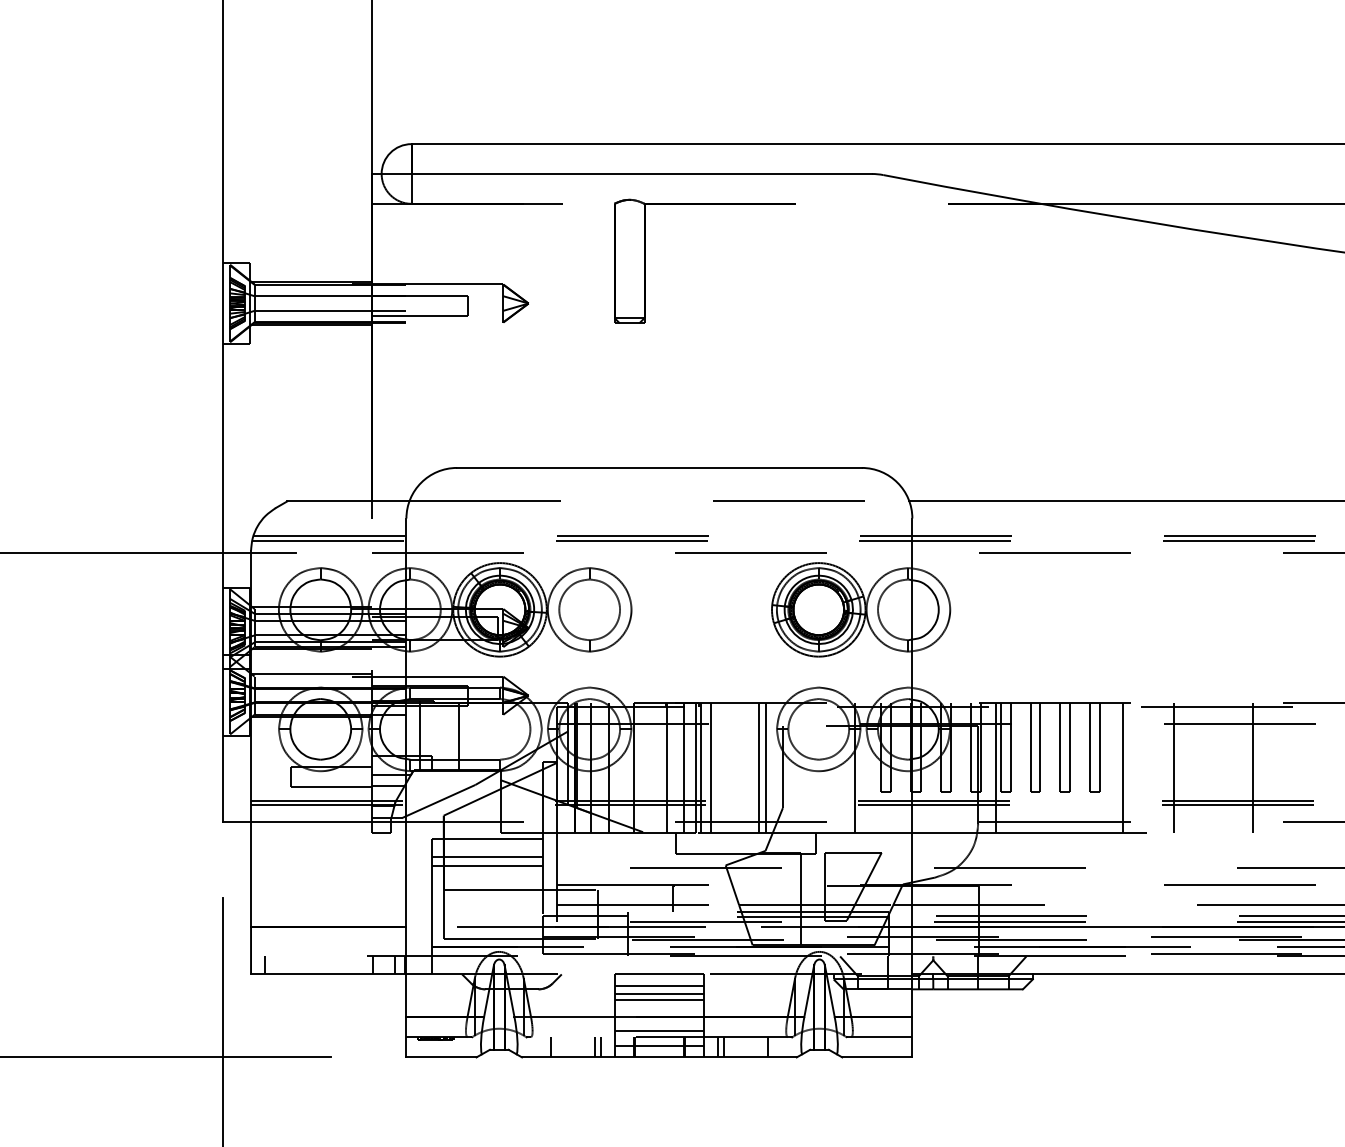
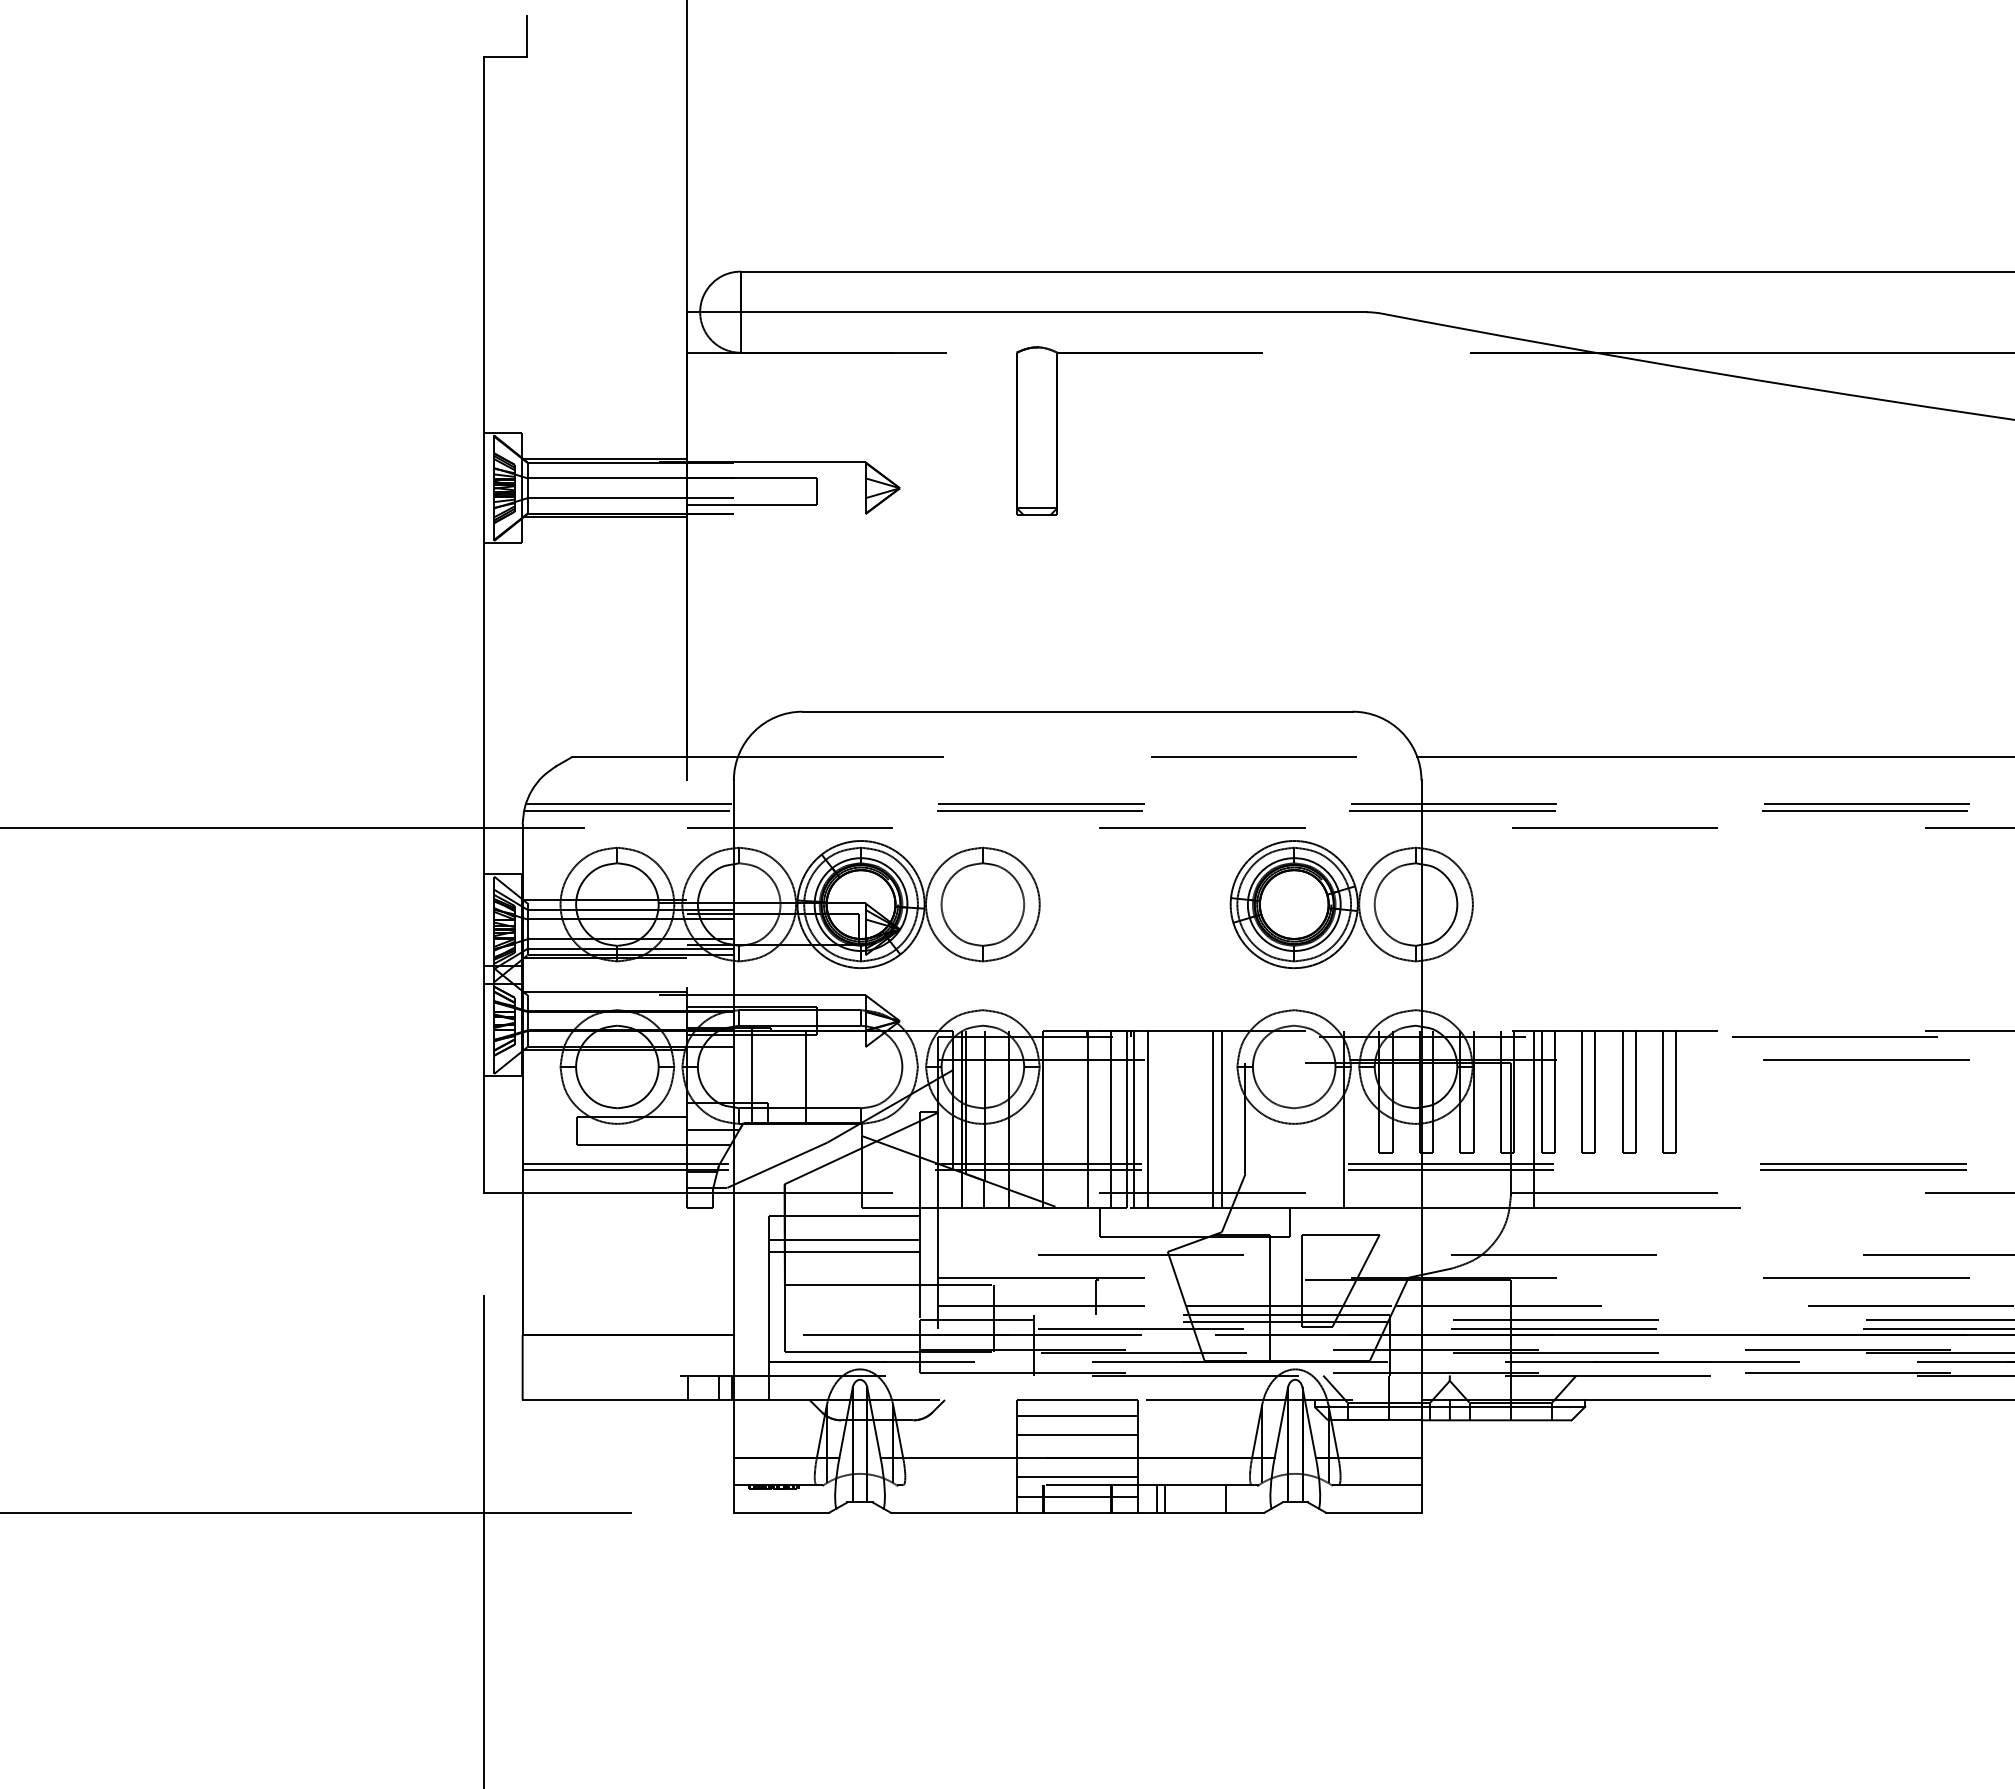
line: (1122, 768) -> (1707, 1119), removed
line: (1173, 768) -> (1776, 1119), removed
line: (1253, 768) -> (1884, 1119), removed
line: (265, 965) -> (542, 1387), removed
line: (659, 994) -> (1077, 1427), removed
line: (550, 1046) -> (929, 1498), removed
line: (594, 1046) -> (989, 1498), removed
line: (601, 1046) -> (998, 1498), removed

